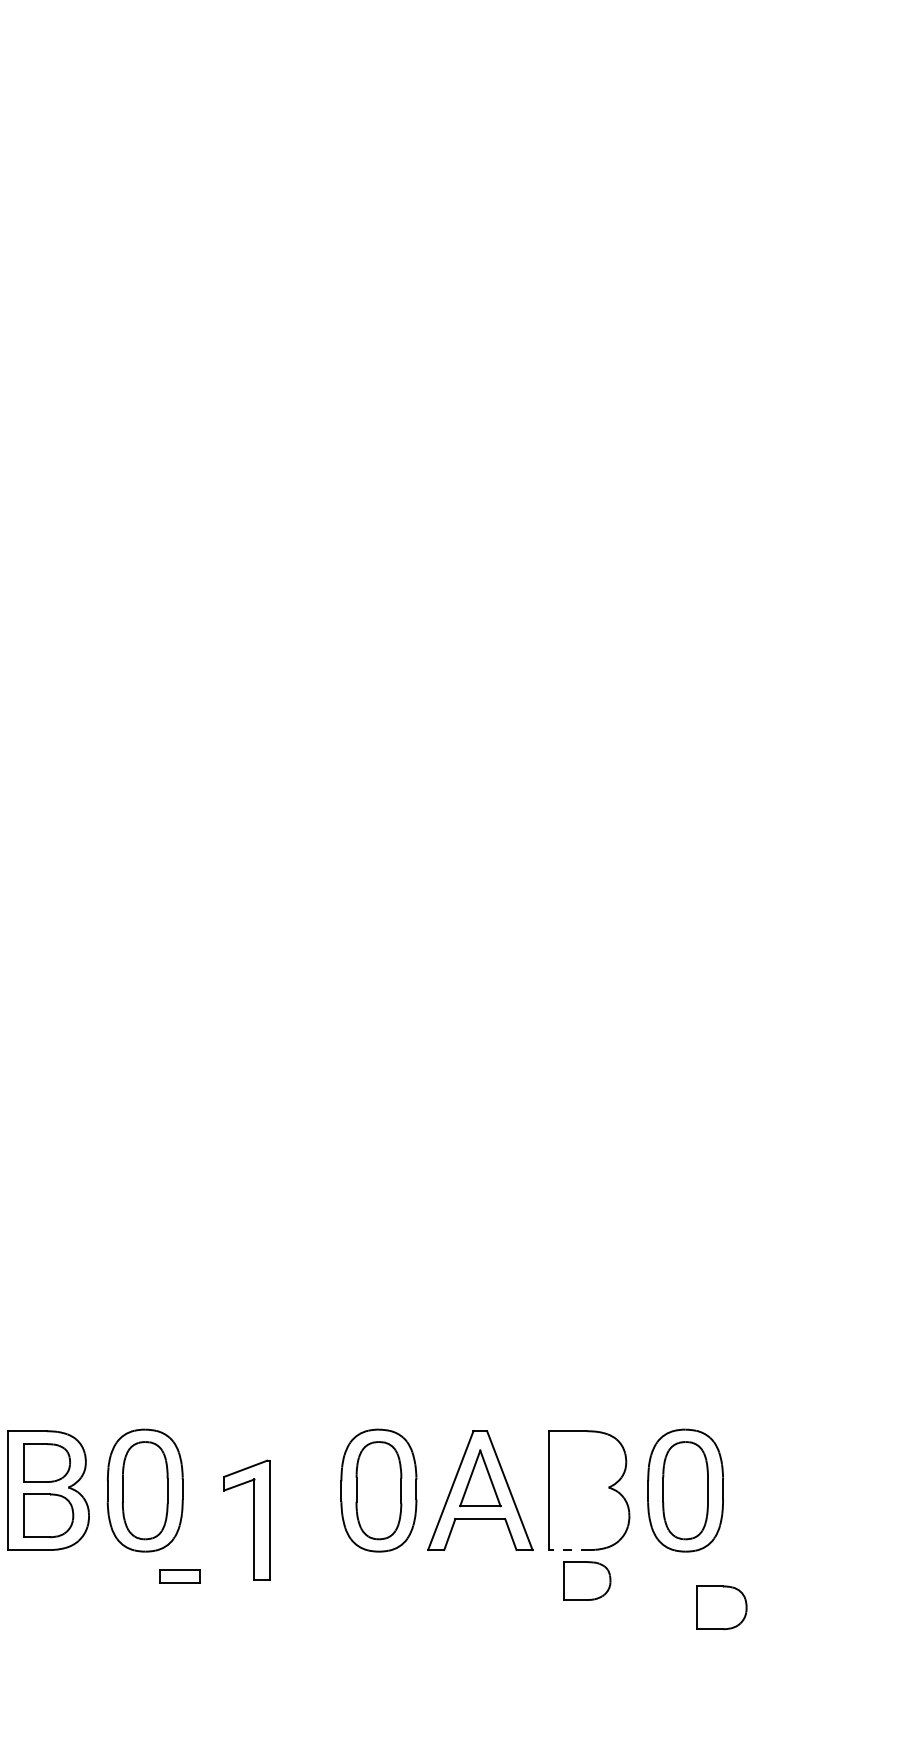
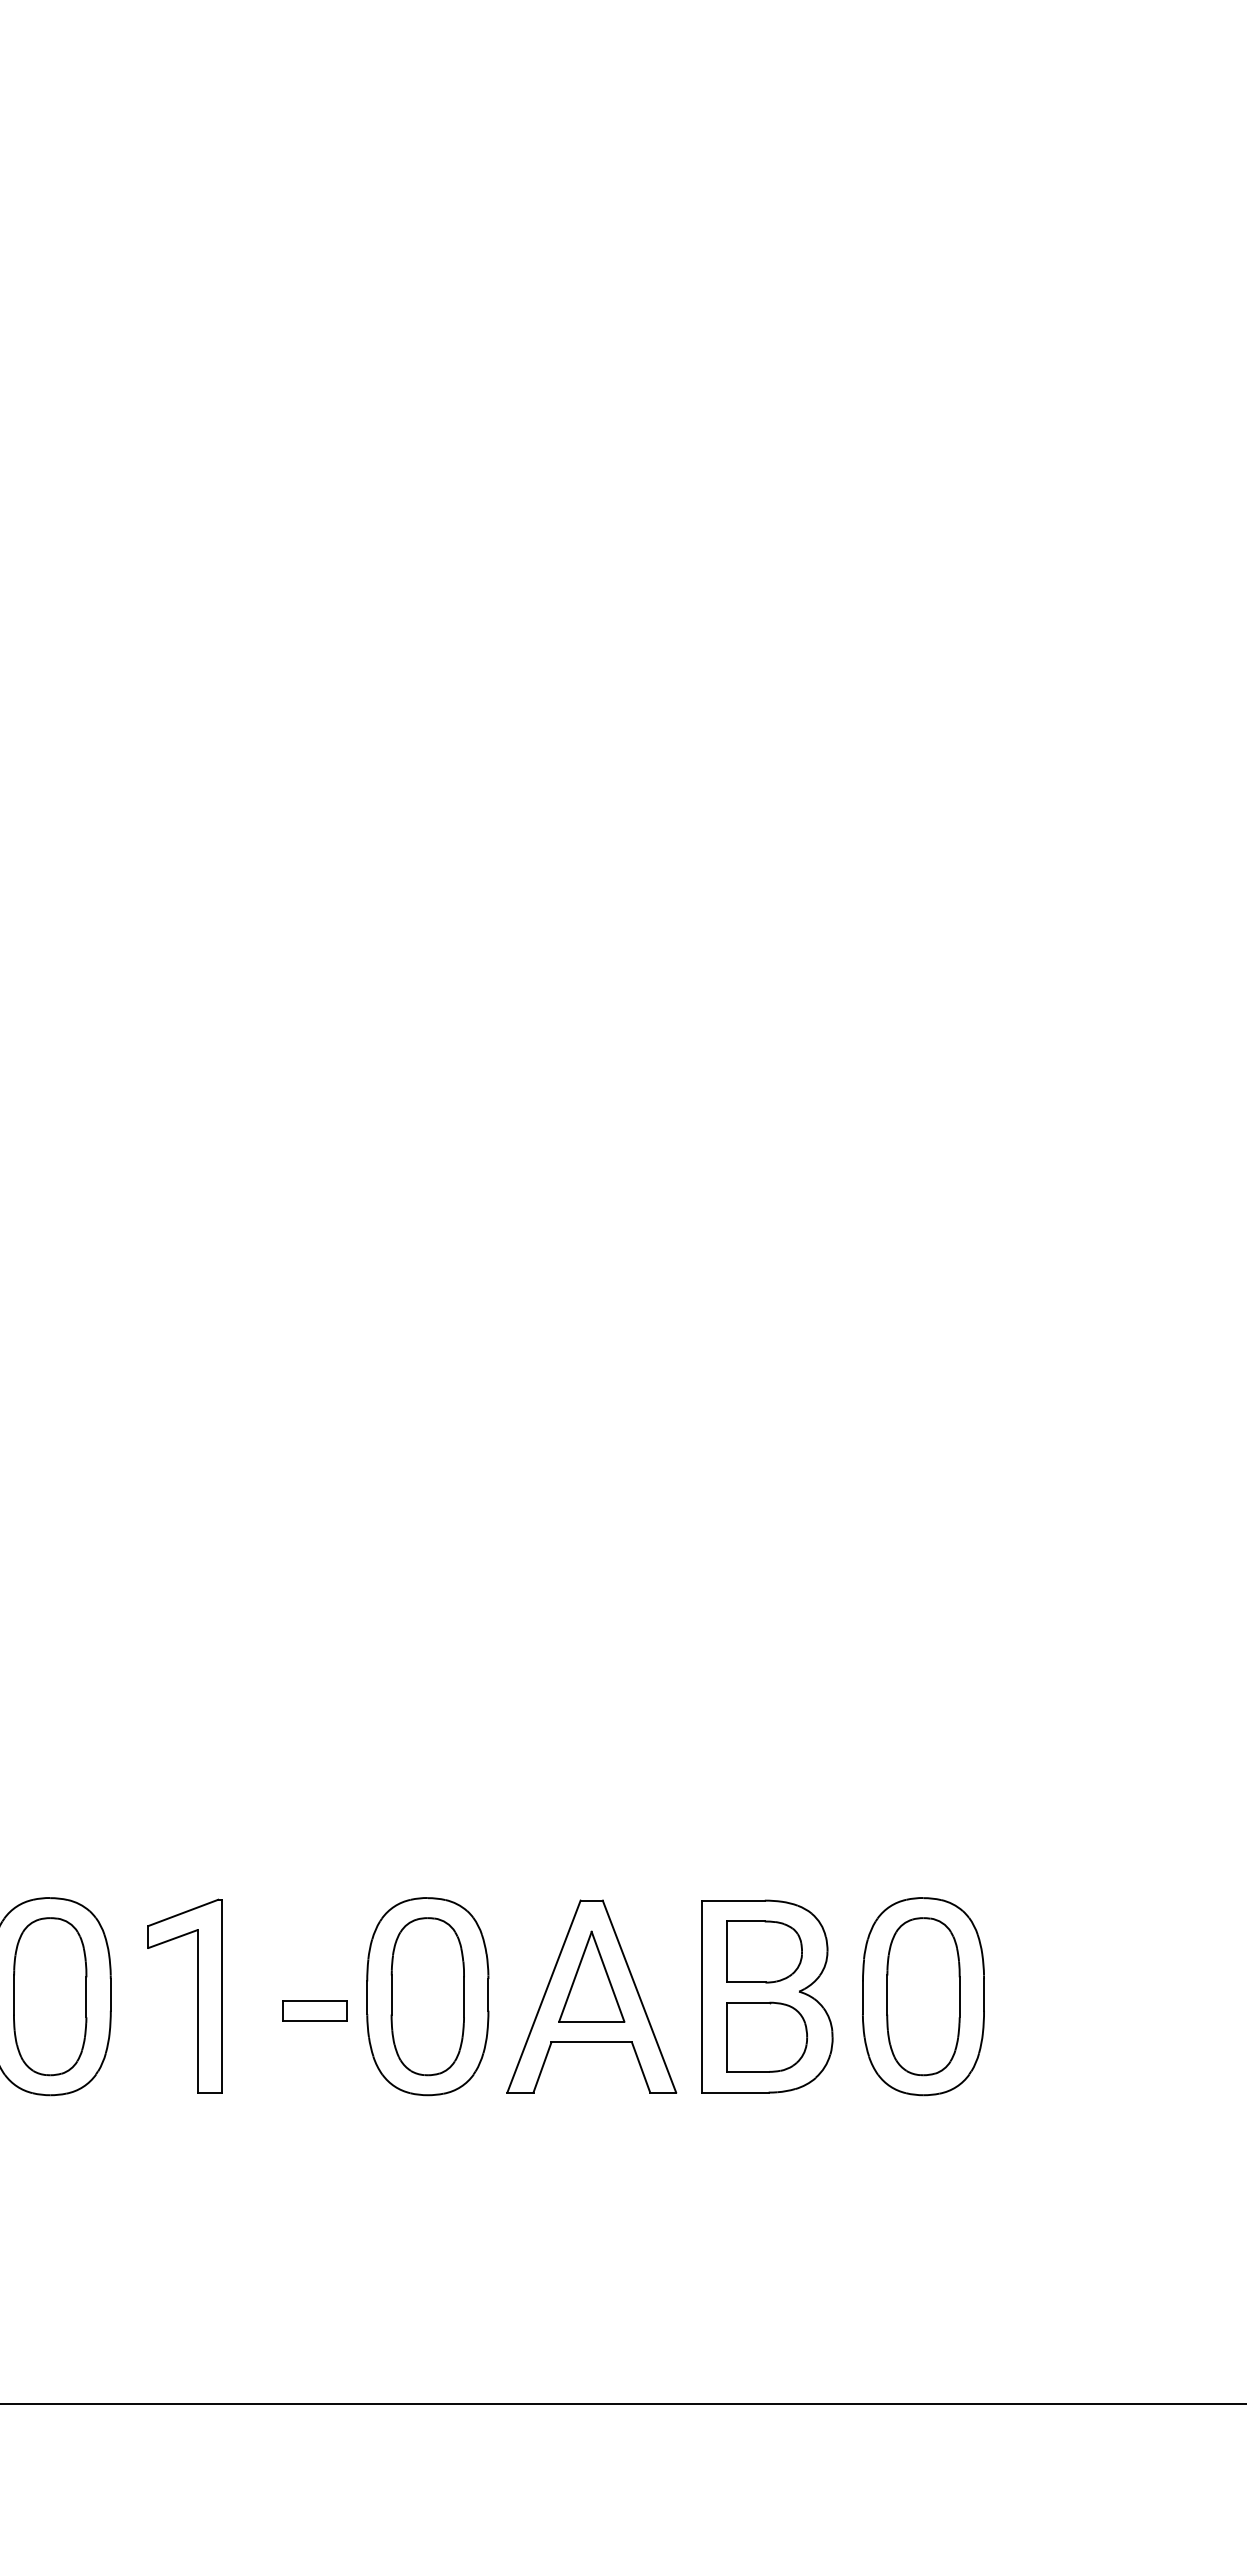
part: (253, 1519) -> (196, 1994), moved
line: (569, 1550) -> (735, 2093), dashed -> solid
part: (179, 1576) -> (314, 2010), moved
part: (587, 1580) -> (764, 1951), moved
part: (721, 1607) -> (766, 2036), moved

